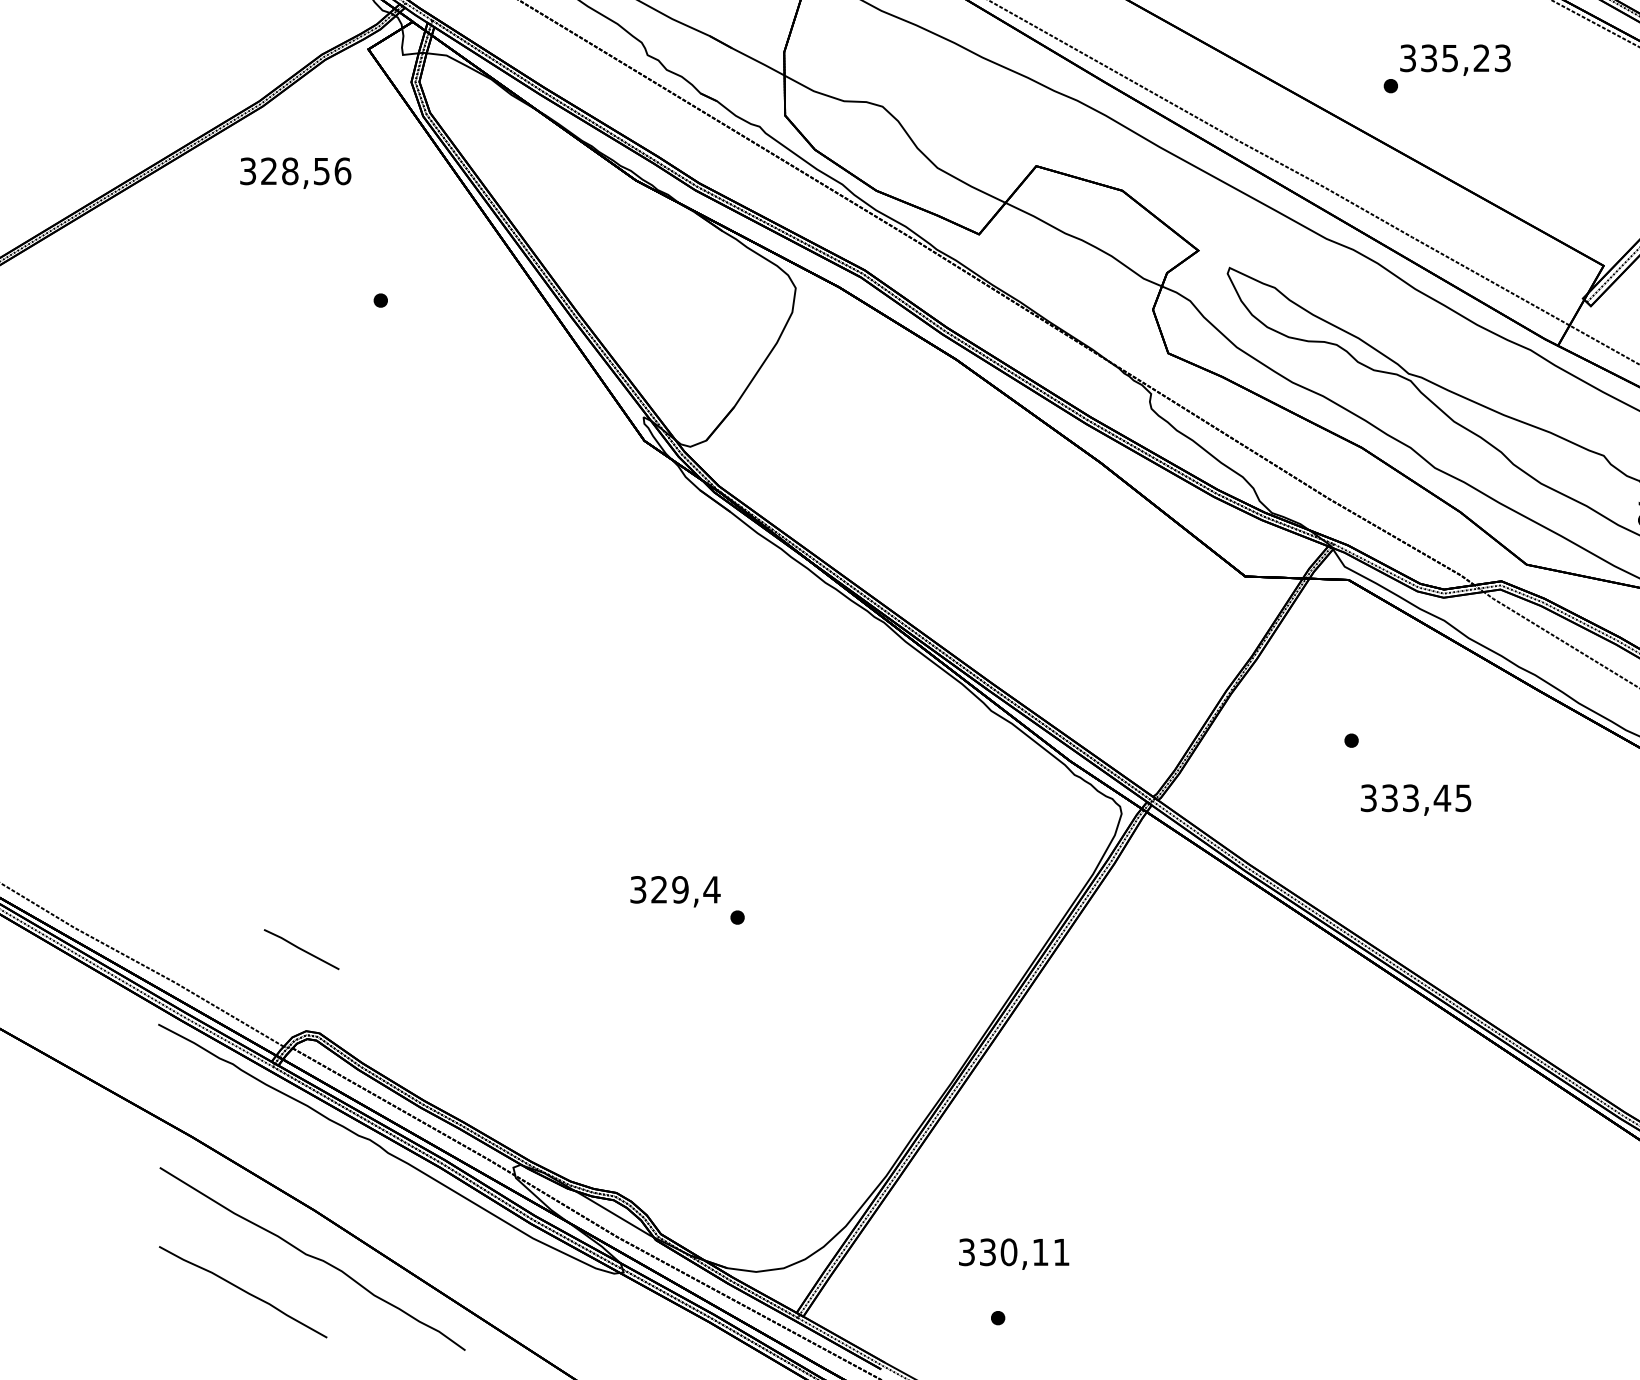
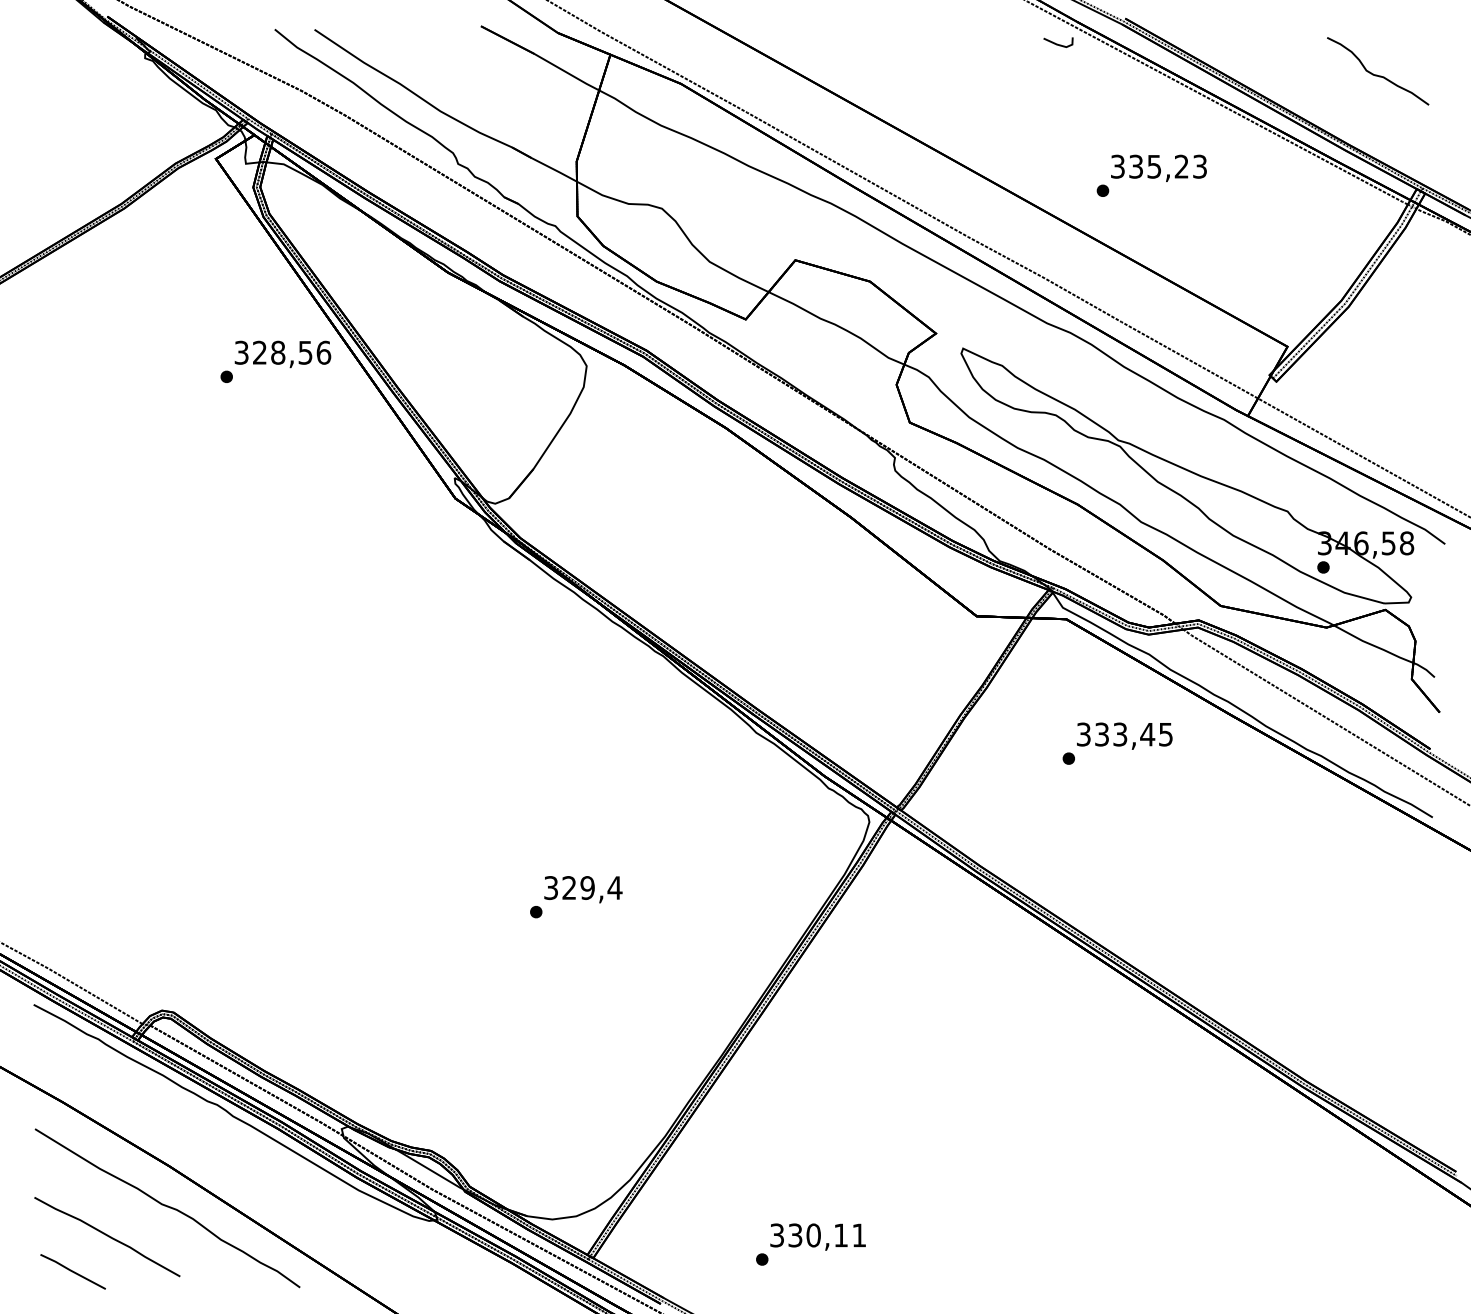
text: (295, 173) -> (282, 354), moved
text: (1415, 799) -> (1124, 735), moved
text: (675, 891) -> (583, 889), moved
line: (300, 949) -> (72, 1271), moved
text: (1013, 1253) -> (817, 1236), moved

